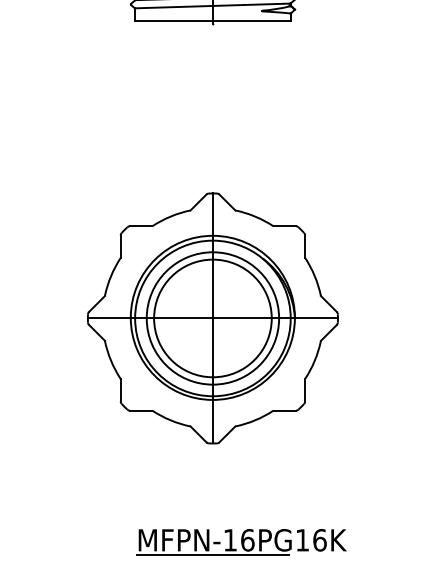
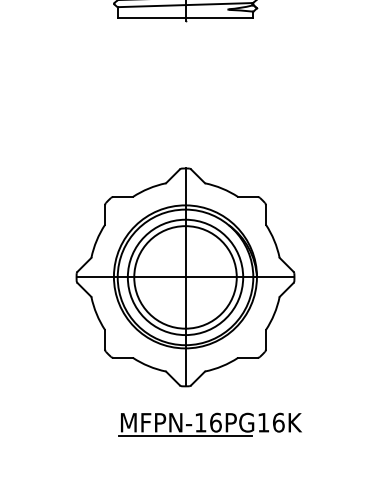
part: (240, 542) -> (209, 424), moved

